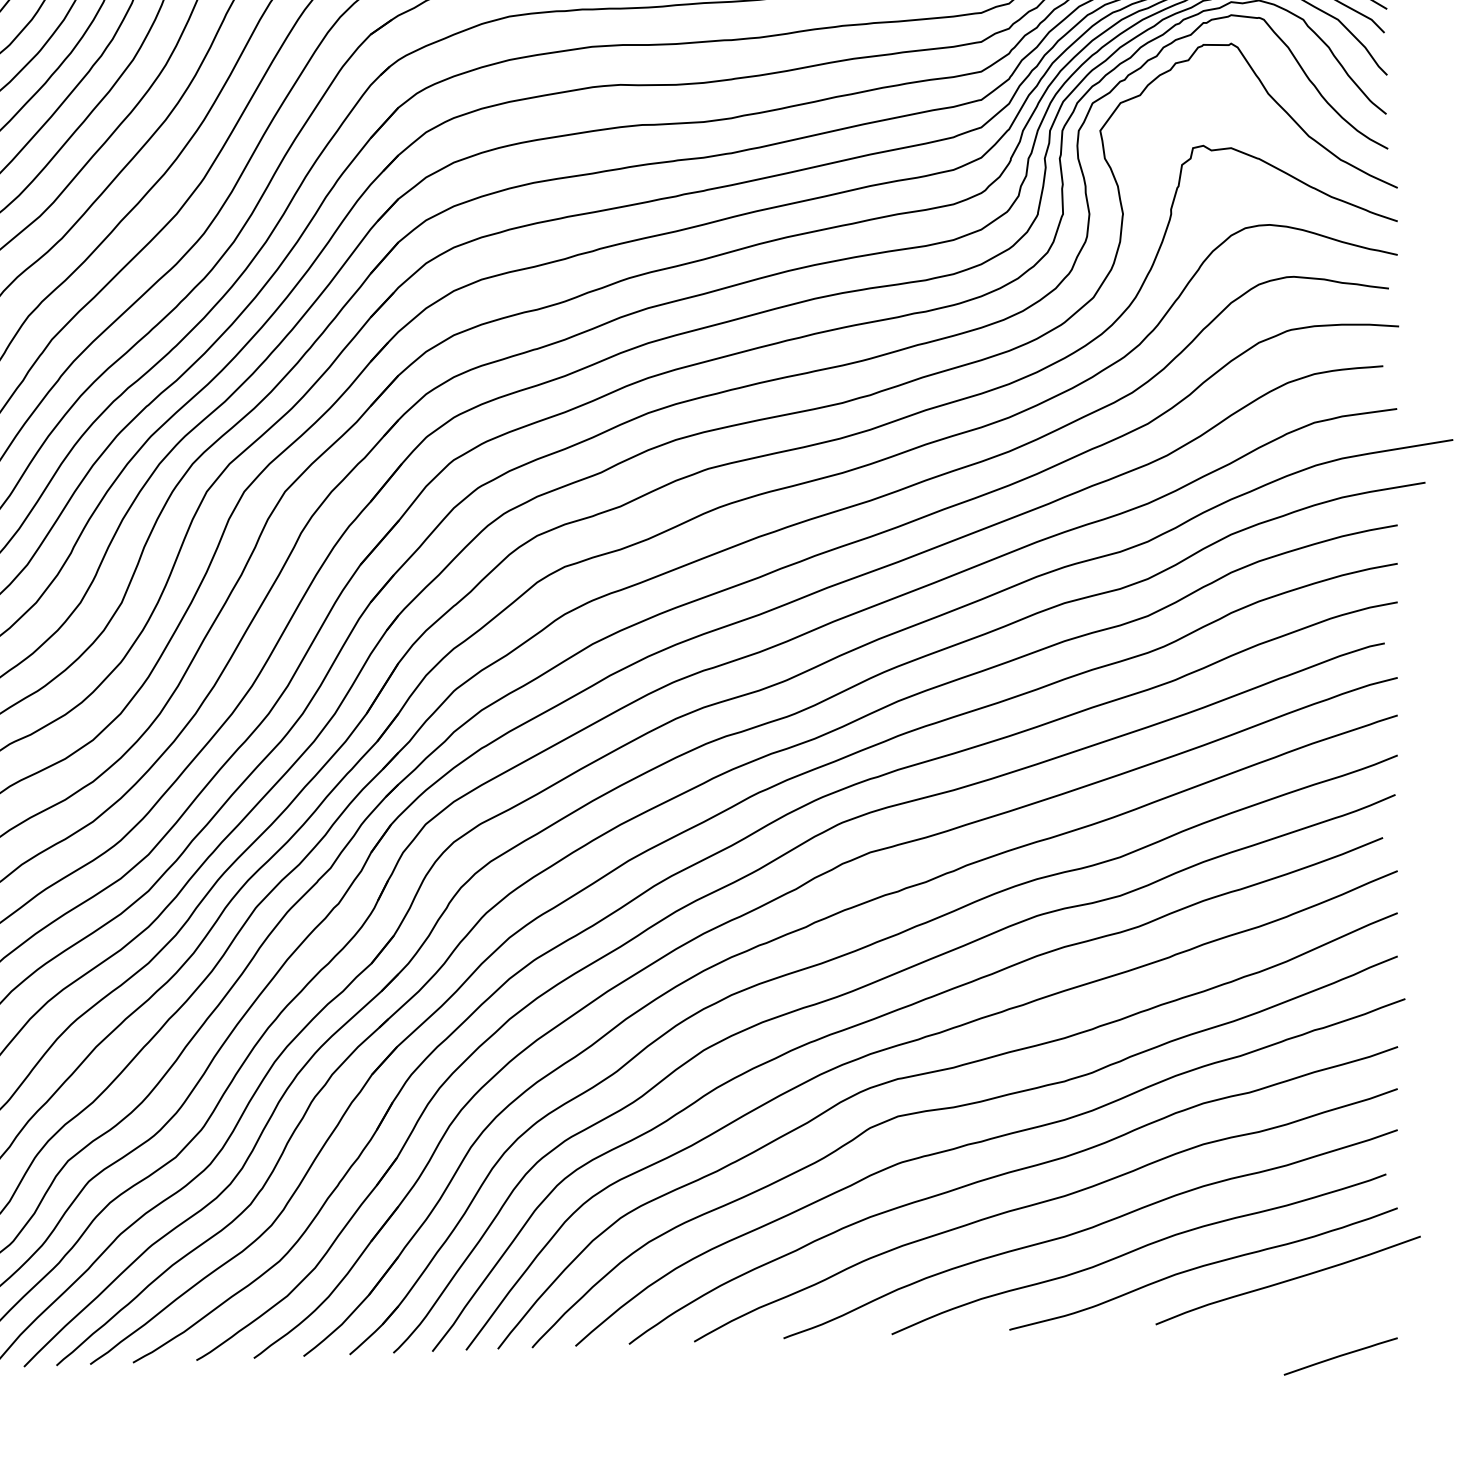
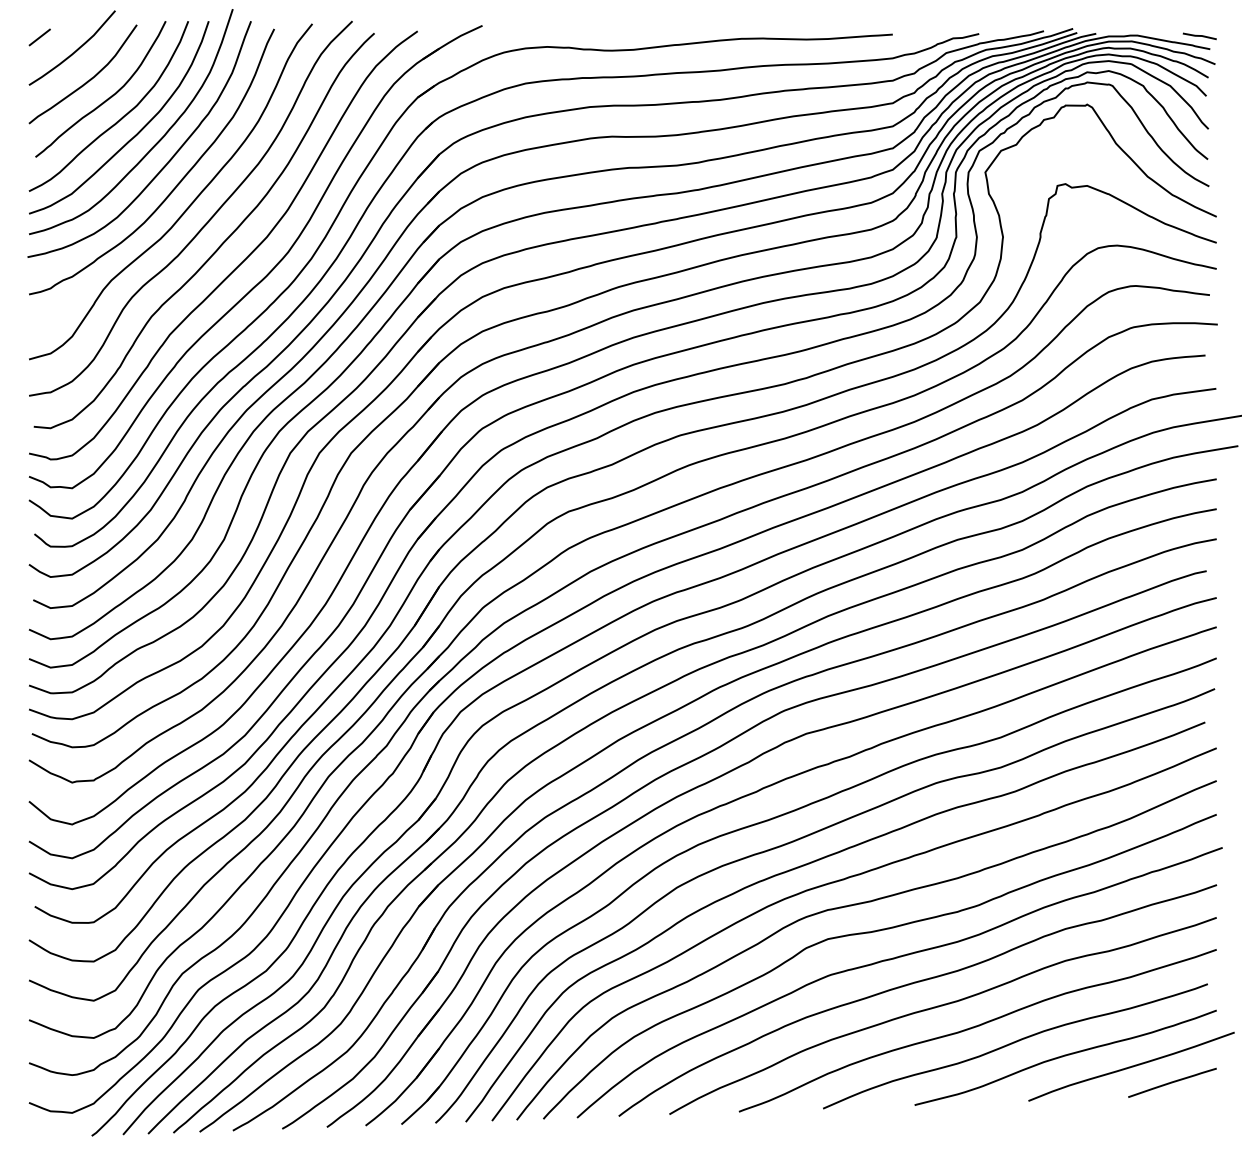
line: (1340, 1356) -> (1172, 1082), moved

